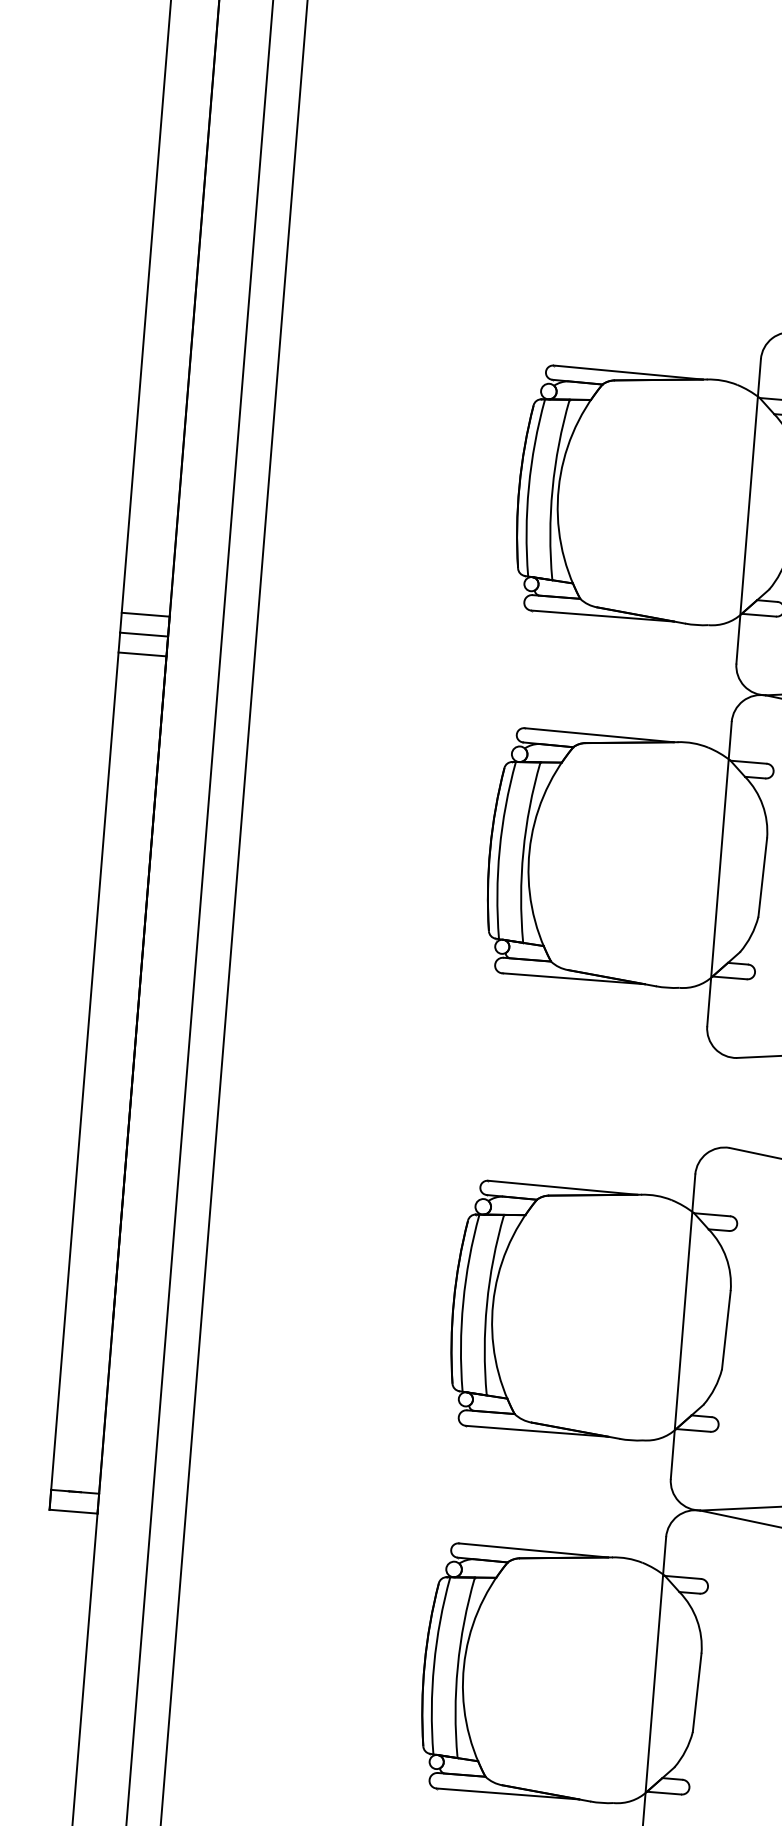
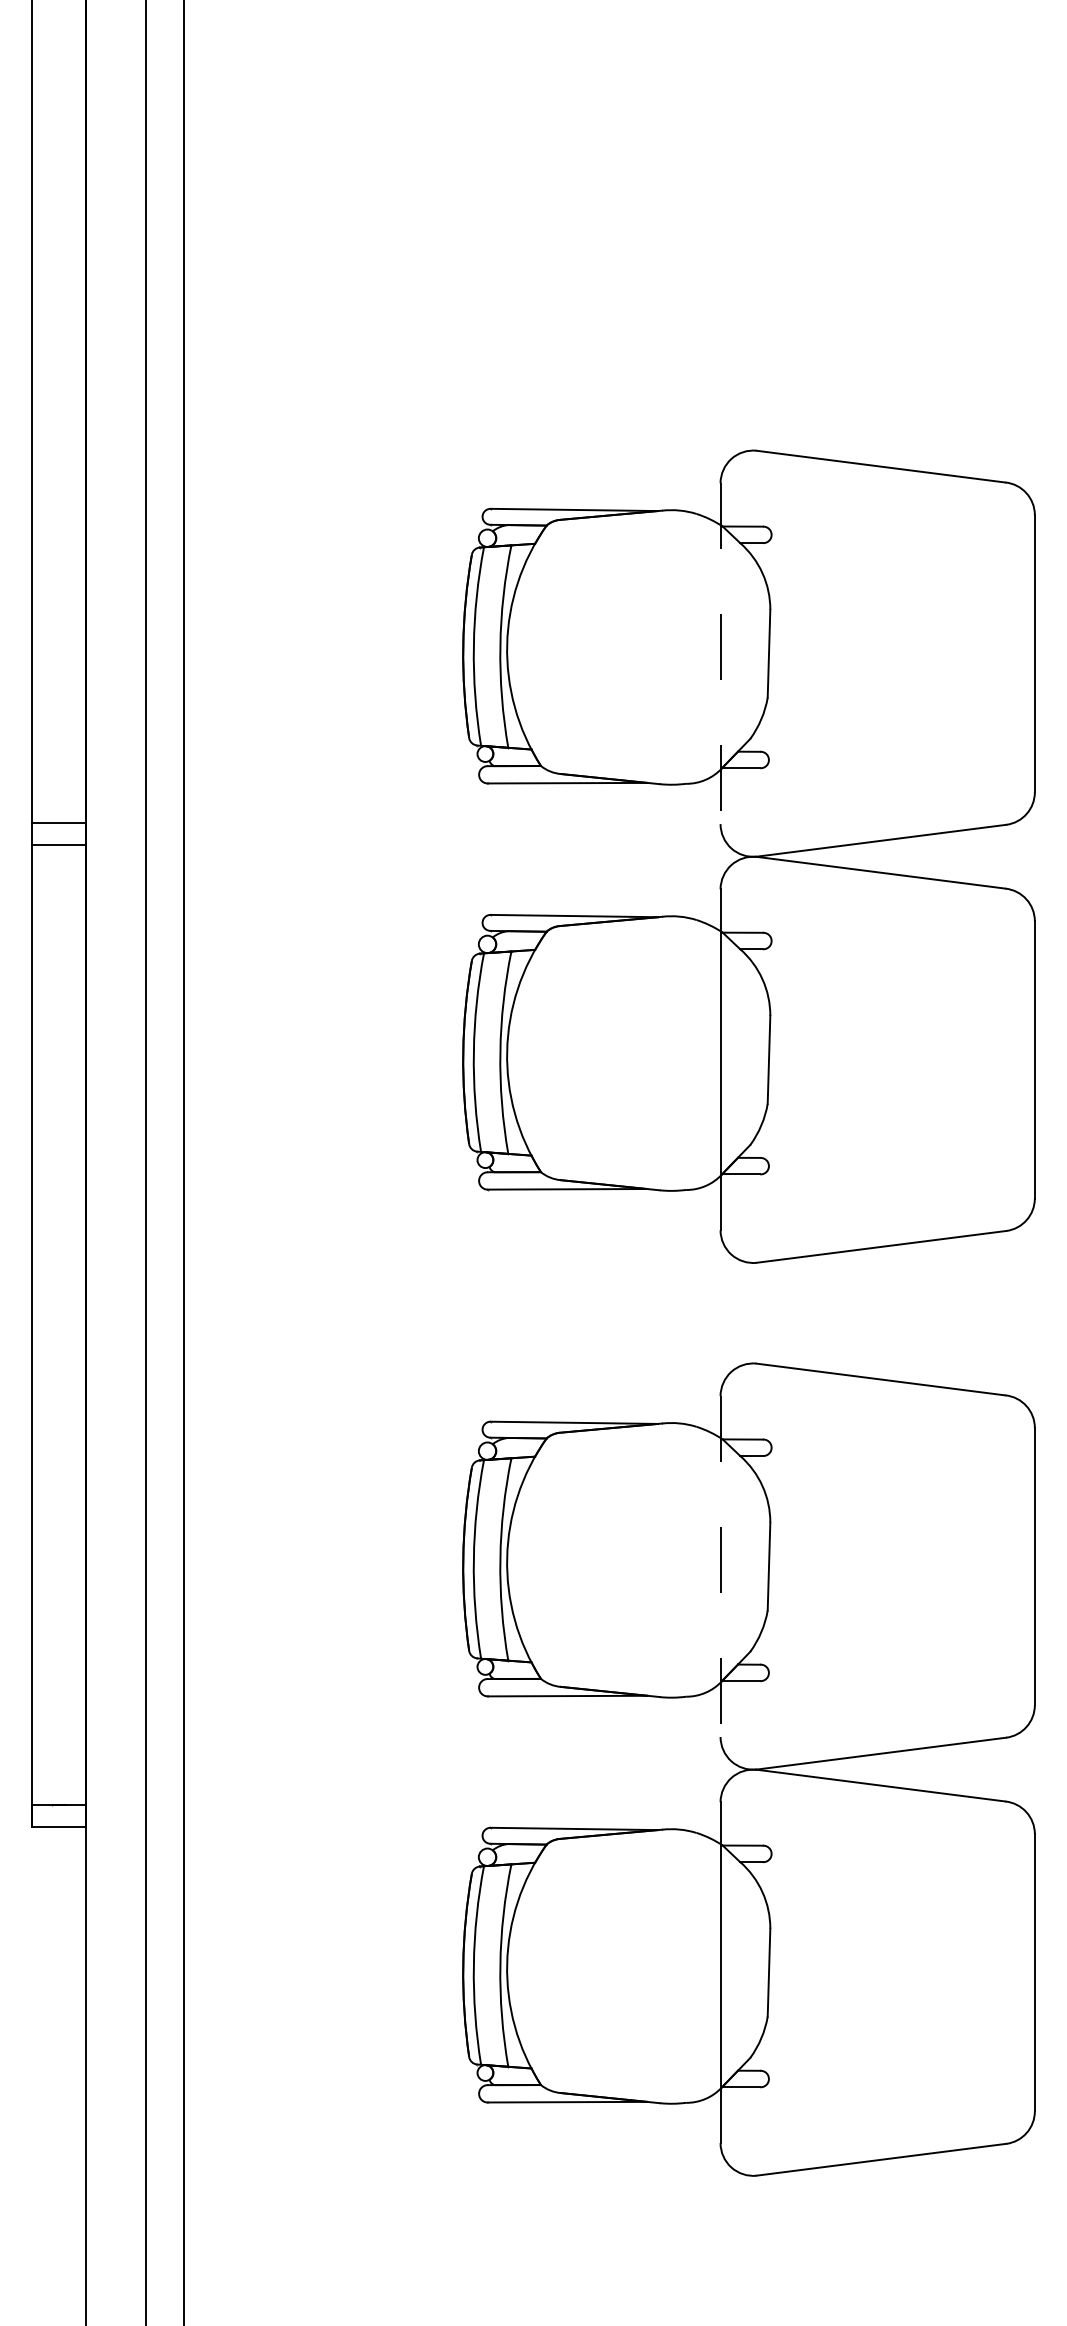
line: (748, 512) -> (720, 654), solid -> dashed
line: (142, 654) -> (58, 867), removed
line: (682, 1327) -> (720, 1567), solid -> dashed

